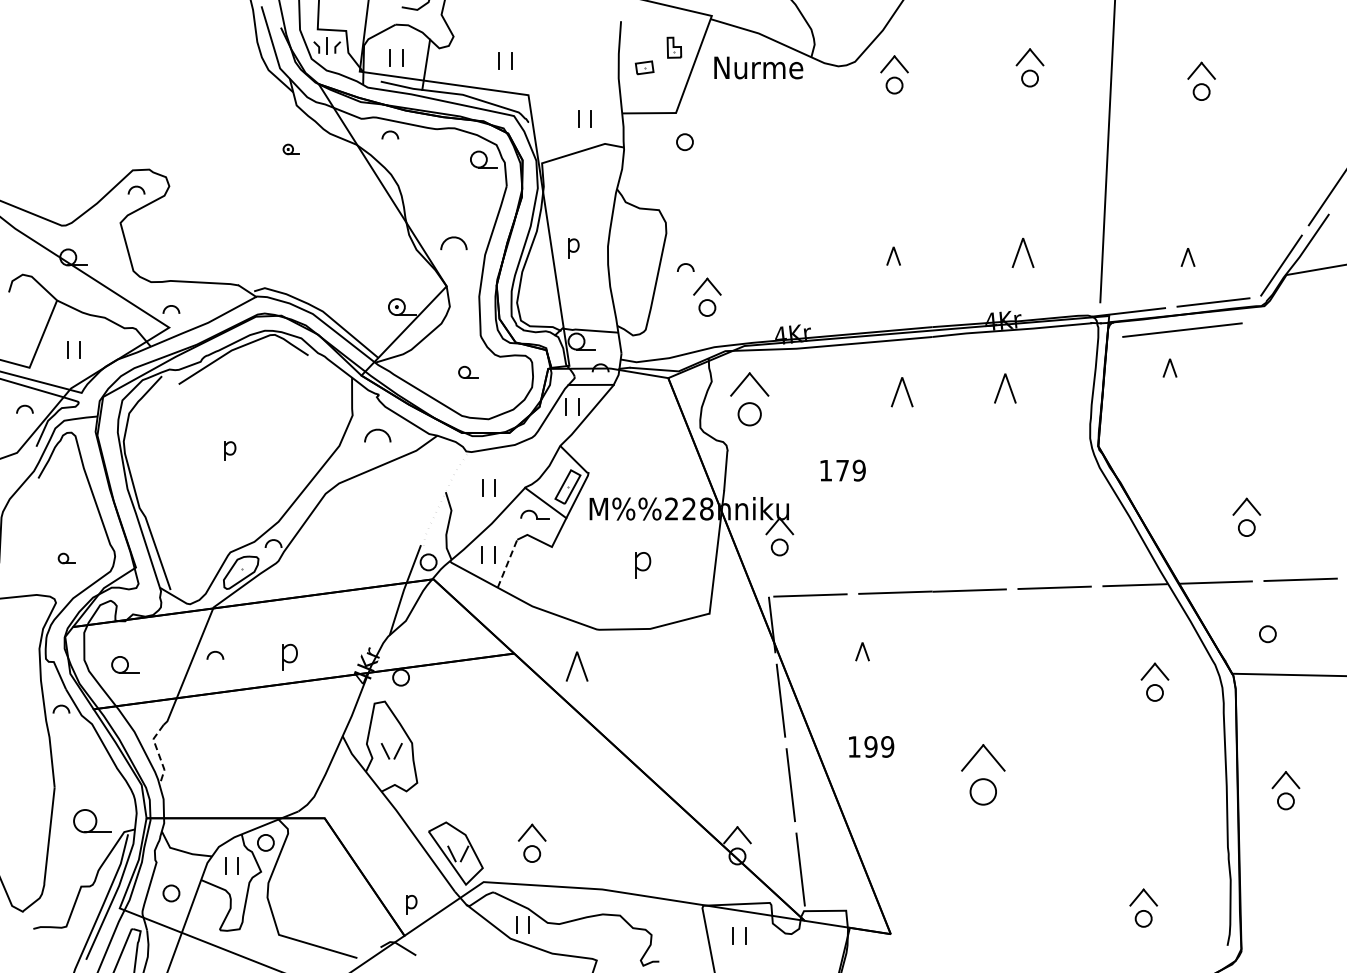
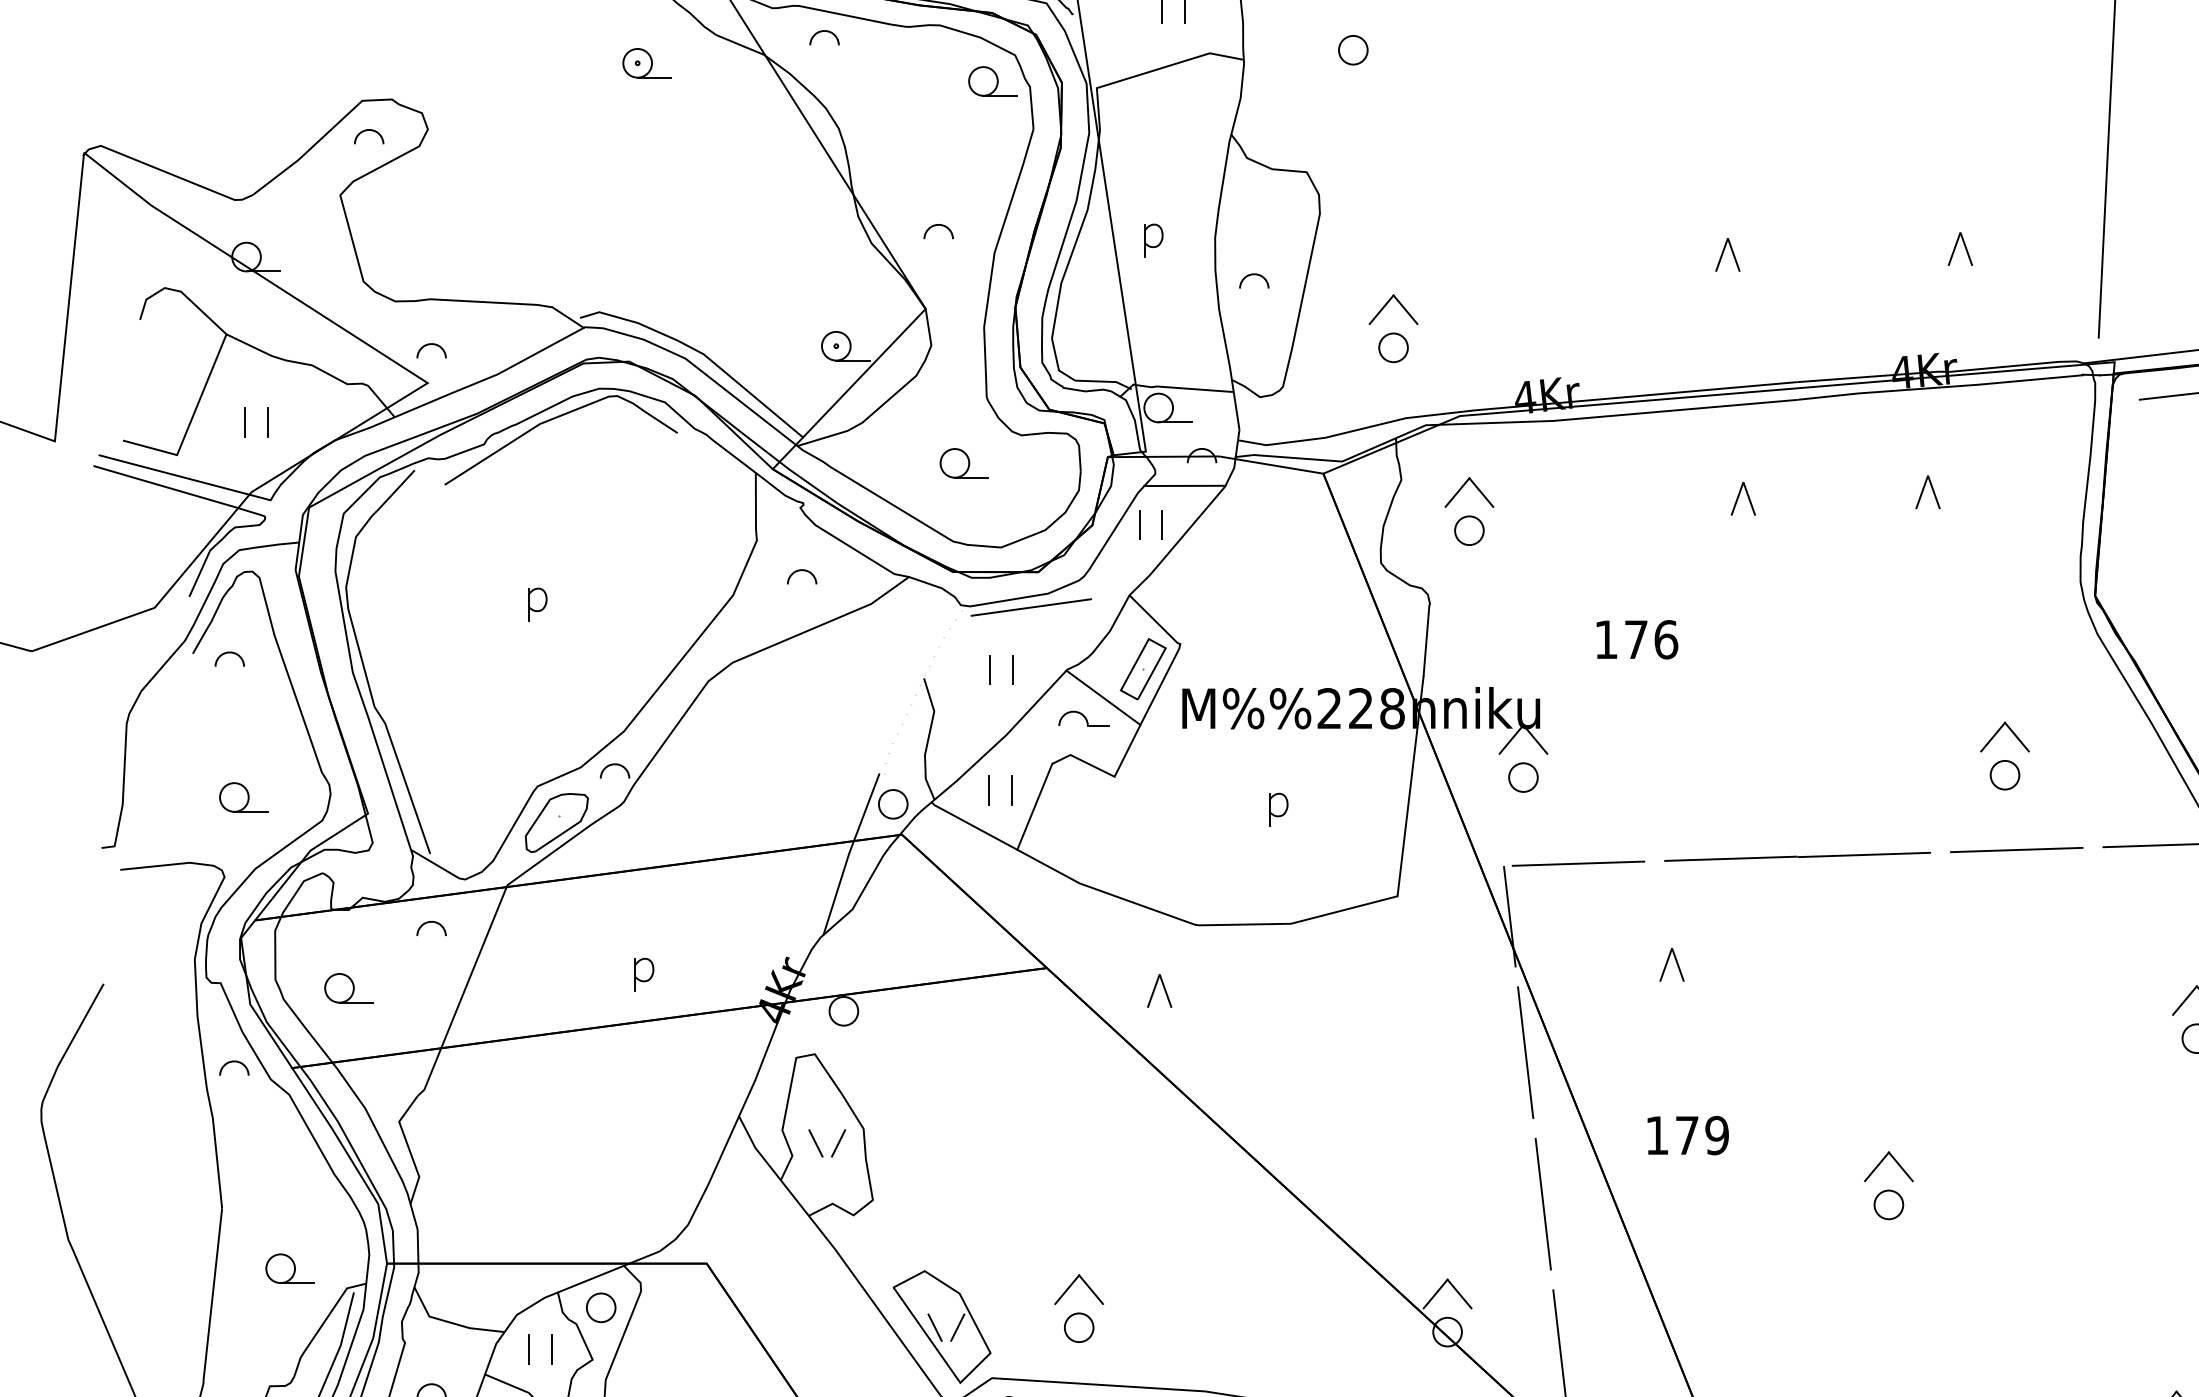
part: (291, 149) -> (647, 63), size x1.67
part: (453, 242) -> (937, 230), size x0.62
part: (1023, 252) -> (1960, 248), size x0.62
part: (685, 267) -> (1253, 280), moved
part: (468, 372) -> (964, 463), size x1.43
part: (1004, 388) -> (1926, 492), size x0.62
part: (902, 391) -> (1743, 497), size x0.62
part: (749, 398) -> (1469, 510), size x0.71
part: (24, 408) -> (228, 657), moved
part: (377, 435) -> (801, 576), size x0.62
line: (505, 452) -> (1031, 607), added
text: (858, 470) -> (1664, 639), 179 -> 176
part: (1047, 534) -> (2003, 754), added
part: (66, 558) -> (243, 797), size x1.67
line: (507, 563) -> (1034, 806), dashed -> solid
part: (643, 565) -> (1278, 809), size x0.71
part: (215, 655) -> (431, 928), moved
part: (289, 657) -> (643, 975), size x0.71
part: (576, 665) -> (1158, 989), size x0.62
text: (870, 746) -> (1686, 1134), 199 -> 179
line: (158, 754) -> (408, 1149), dashed -> solid
part: (983, 774) -> (1889, 1185), size x0.62
part: (92, 820) -> (290, 1267), size x0.71

